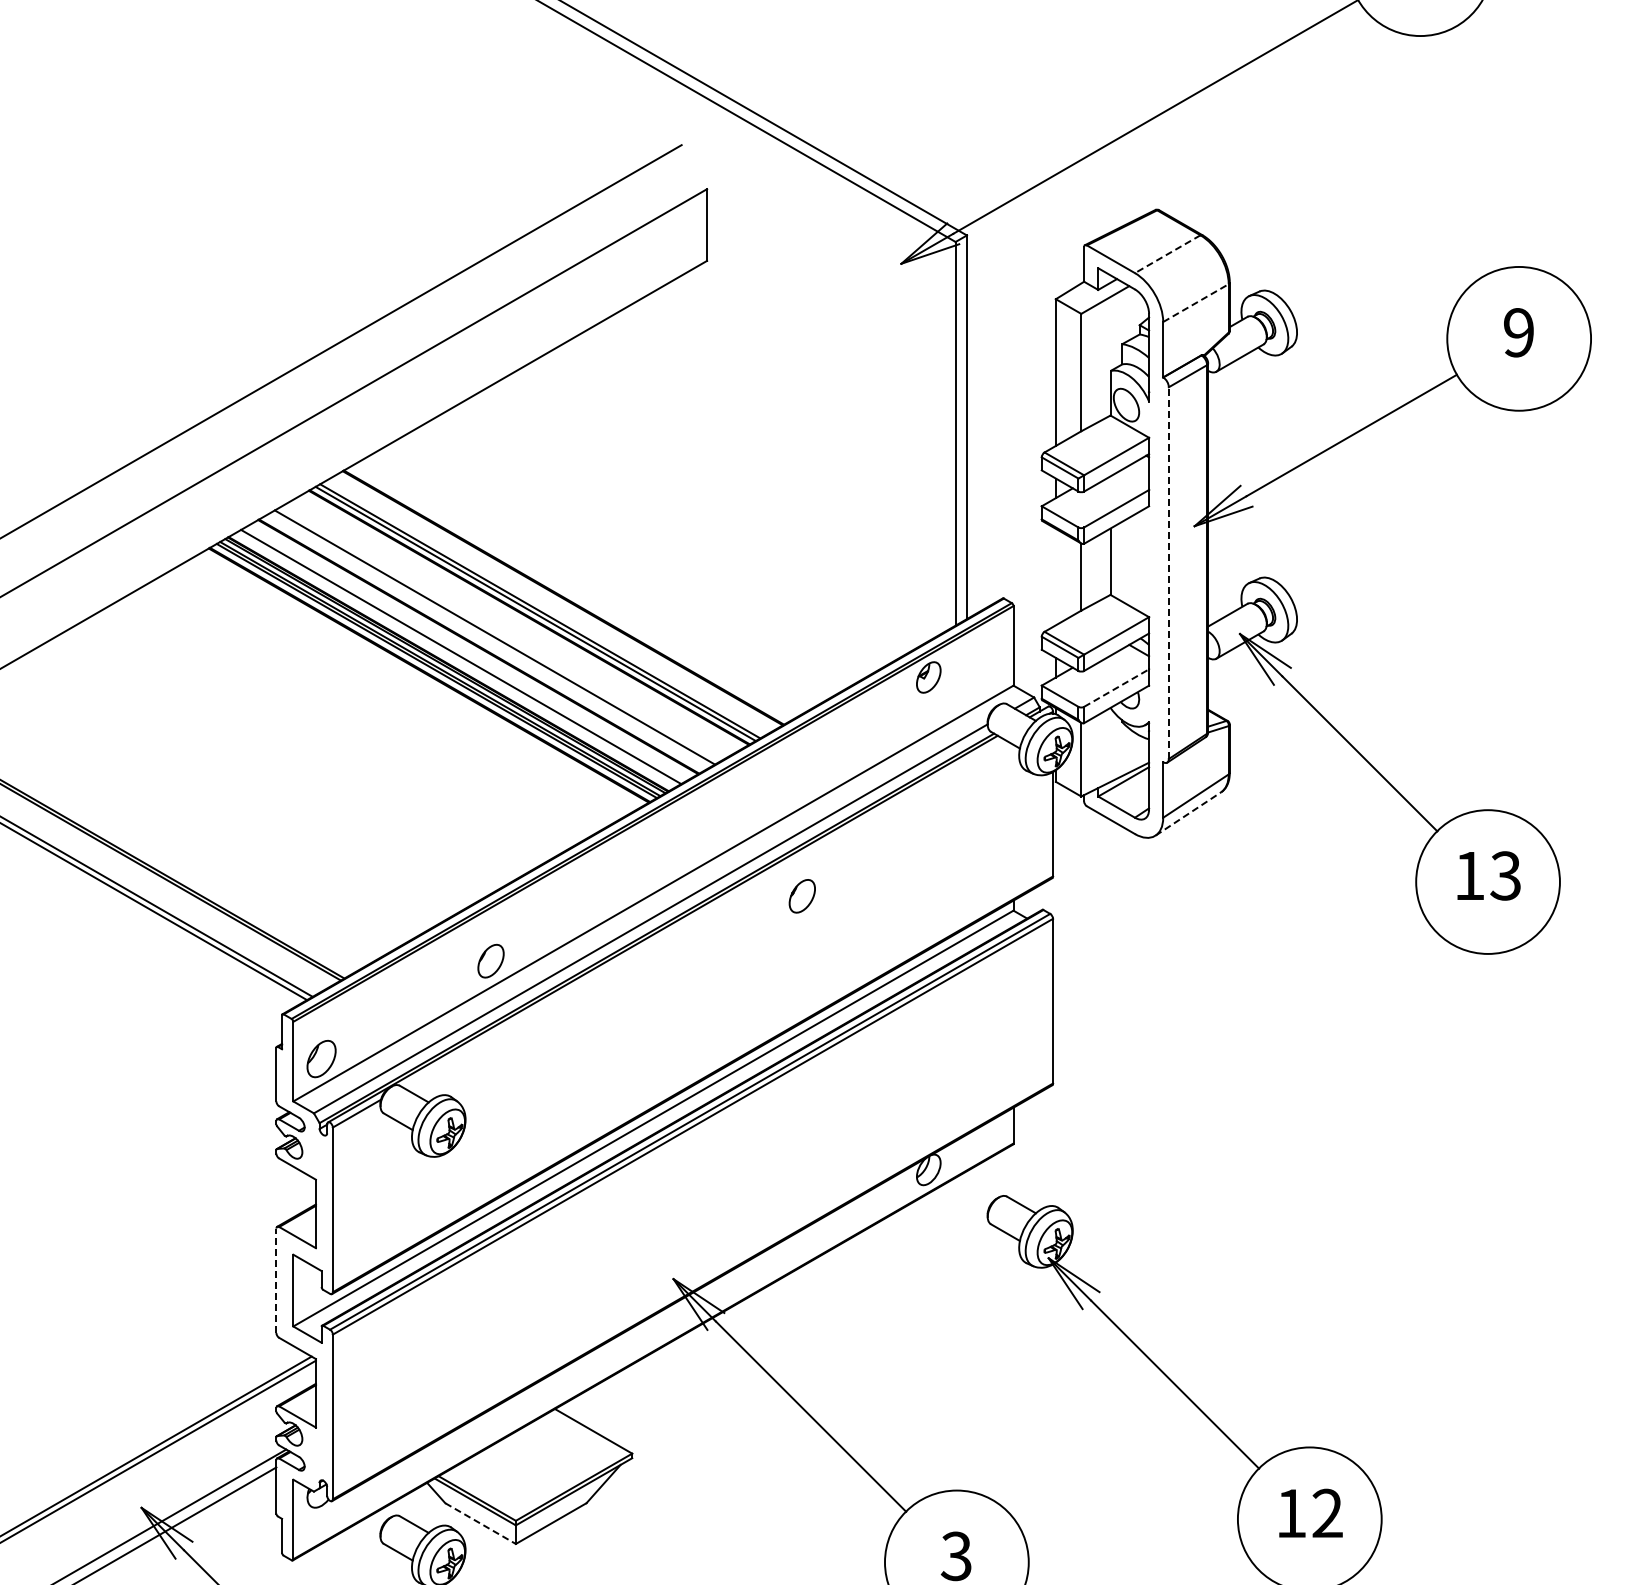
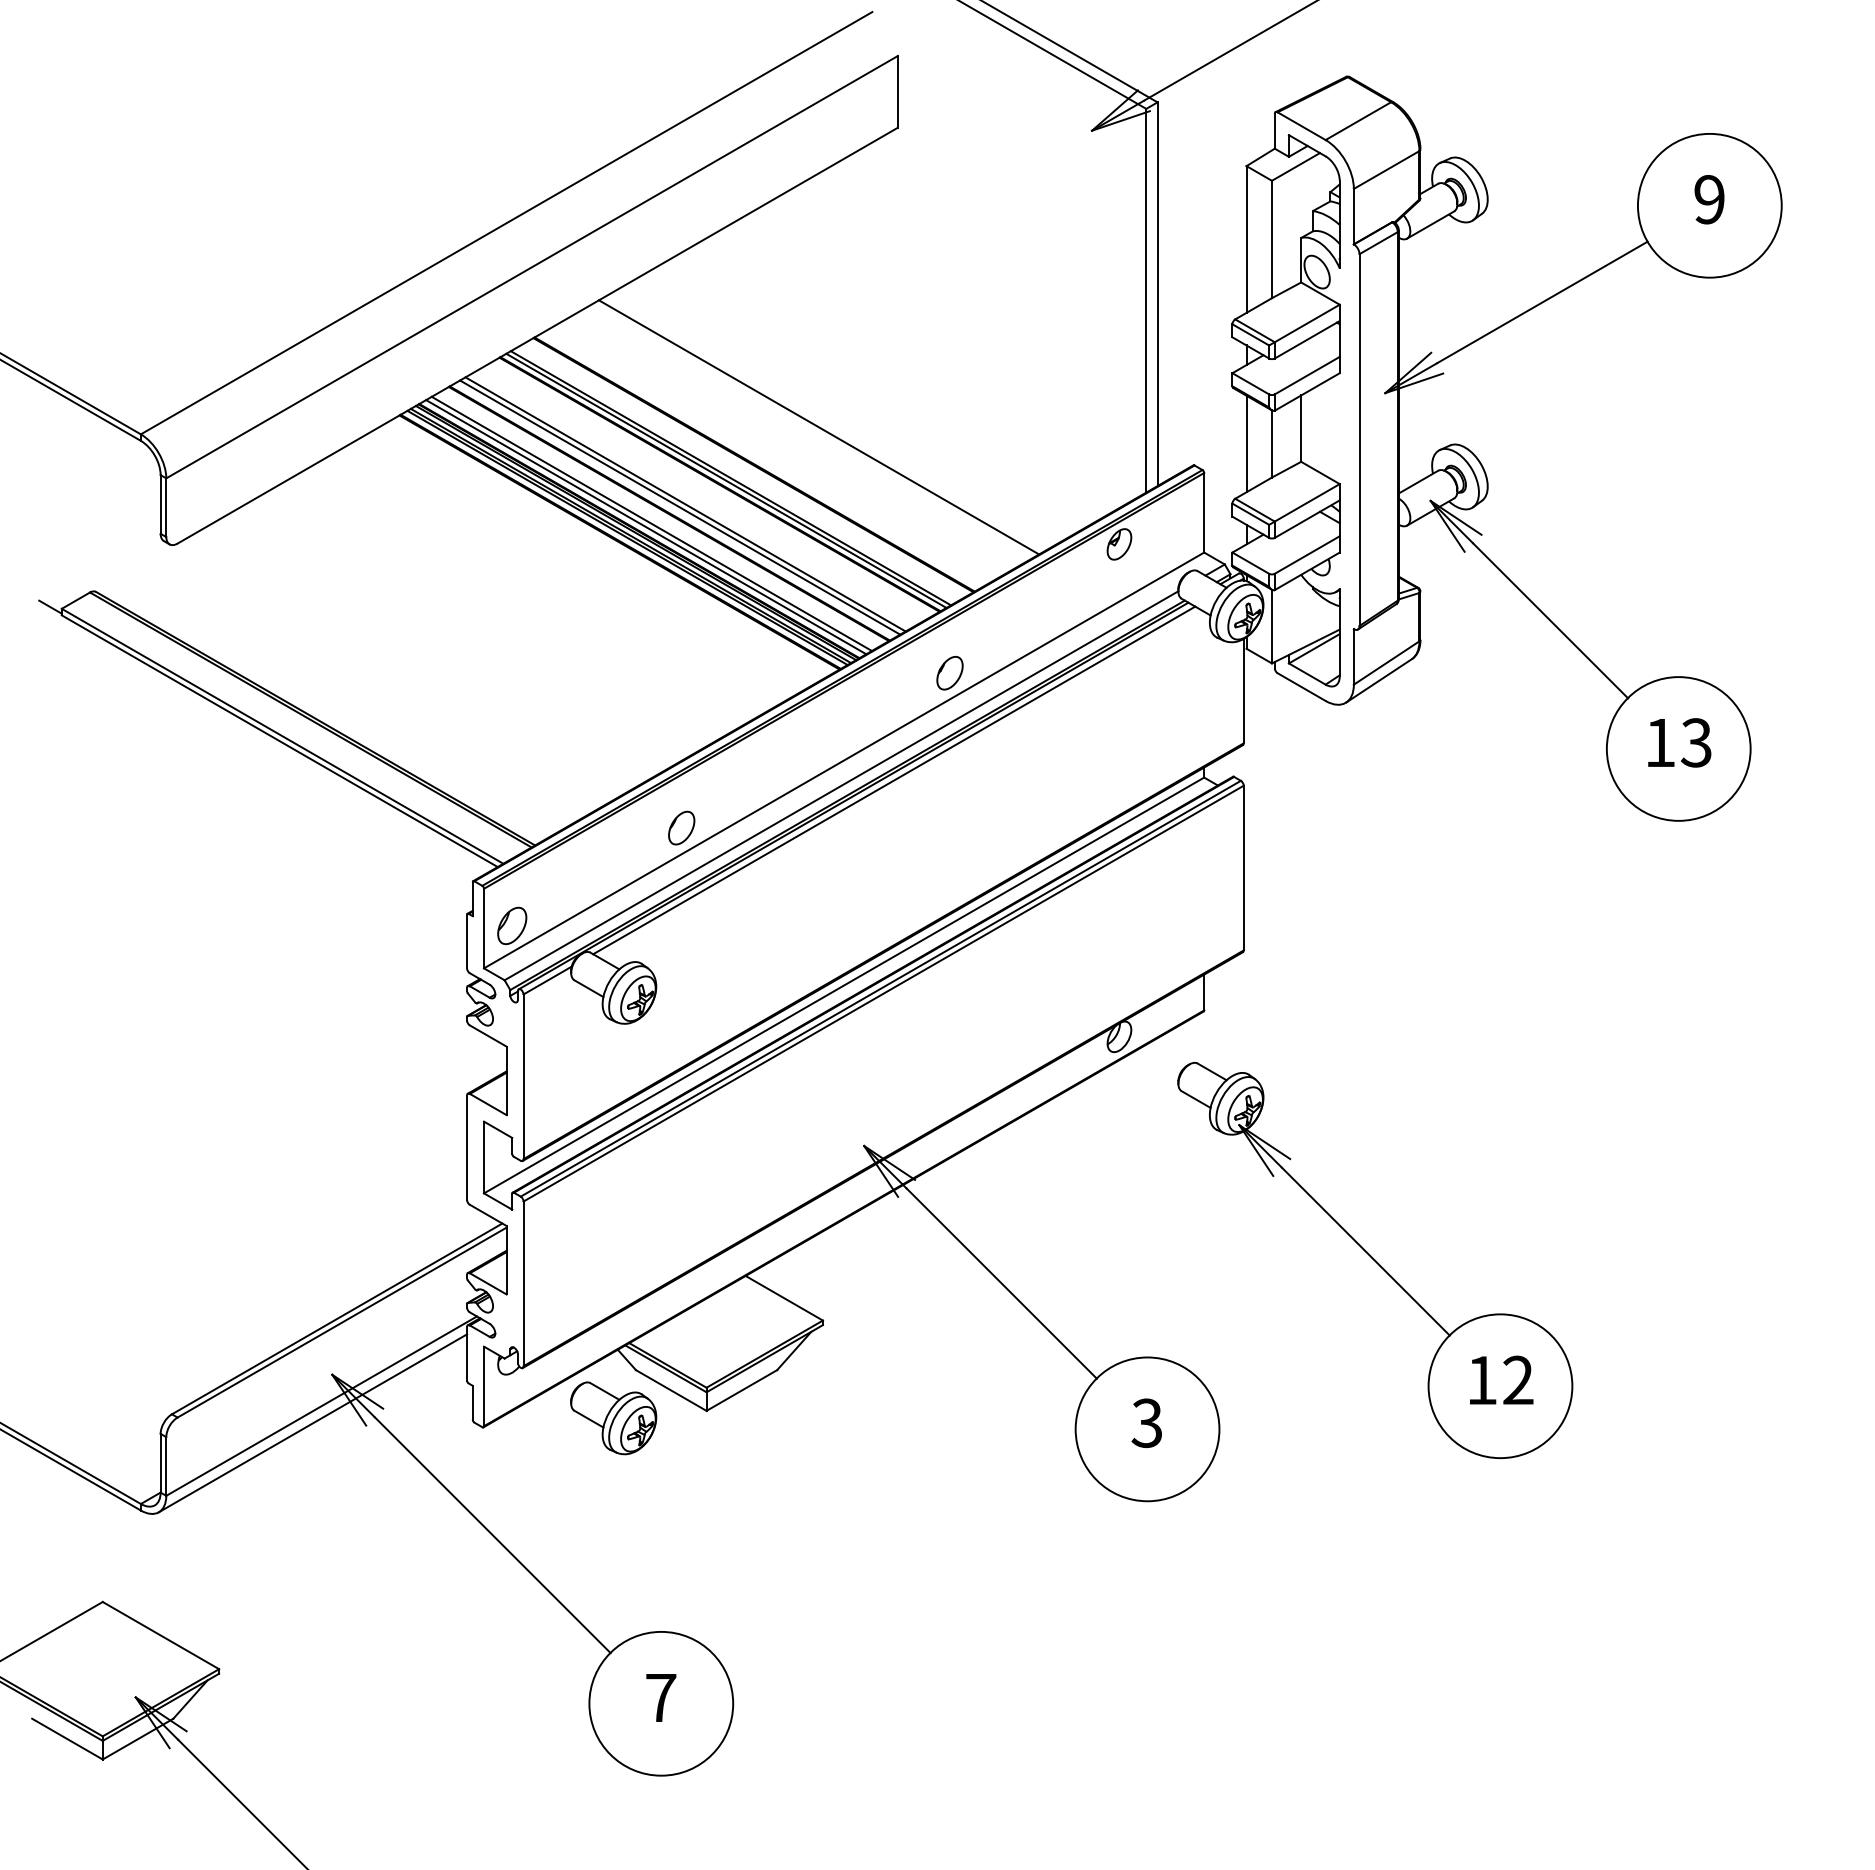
line: (1167, 254) -> (1358, 121), dashed -> solid
line: (1195, 303) -> (1386, 170), dashed -> solid
line: (627, 560) -> (818, 427), added
line: (1168, 573) -> (1359, 440), dashed -> solid
line: (1055, 576) -> (1246, 443), added
line: (489, 640) -> (680, 507), added
line: (455, 660) -> (646, 527), added
line: (1116, 688) -> (1307, 555), dashed -> solid
line: (1188, 813) -> (1379, 680), dashed -> solid
part: (801, 896) -> (949, 673), moved
line: (703, 913) -> (894, 780), added
line: (276, 1280) -> (467, 1147), dashed -> solid
line: (480, 1523) -> (671, 1390), dashed -> solid

